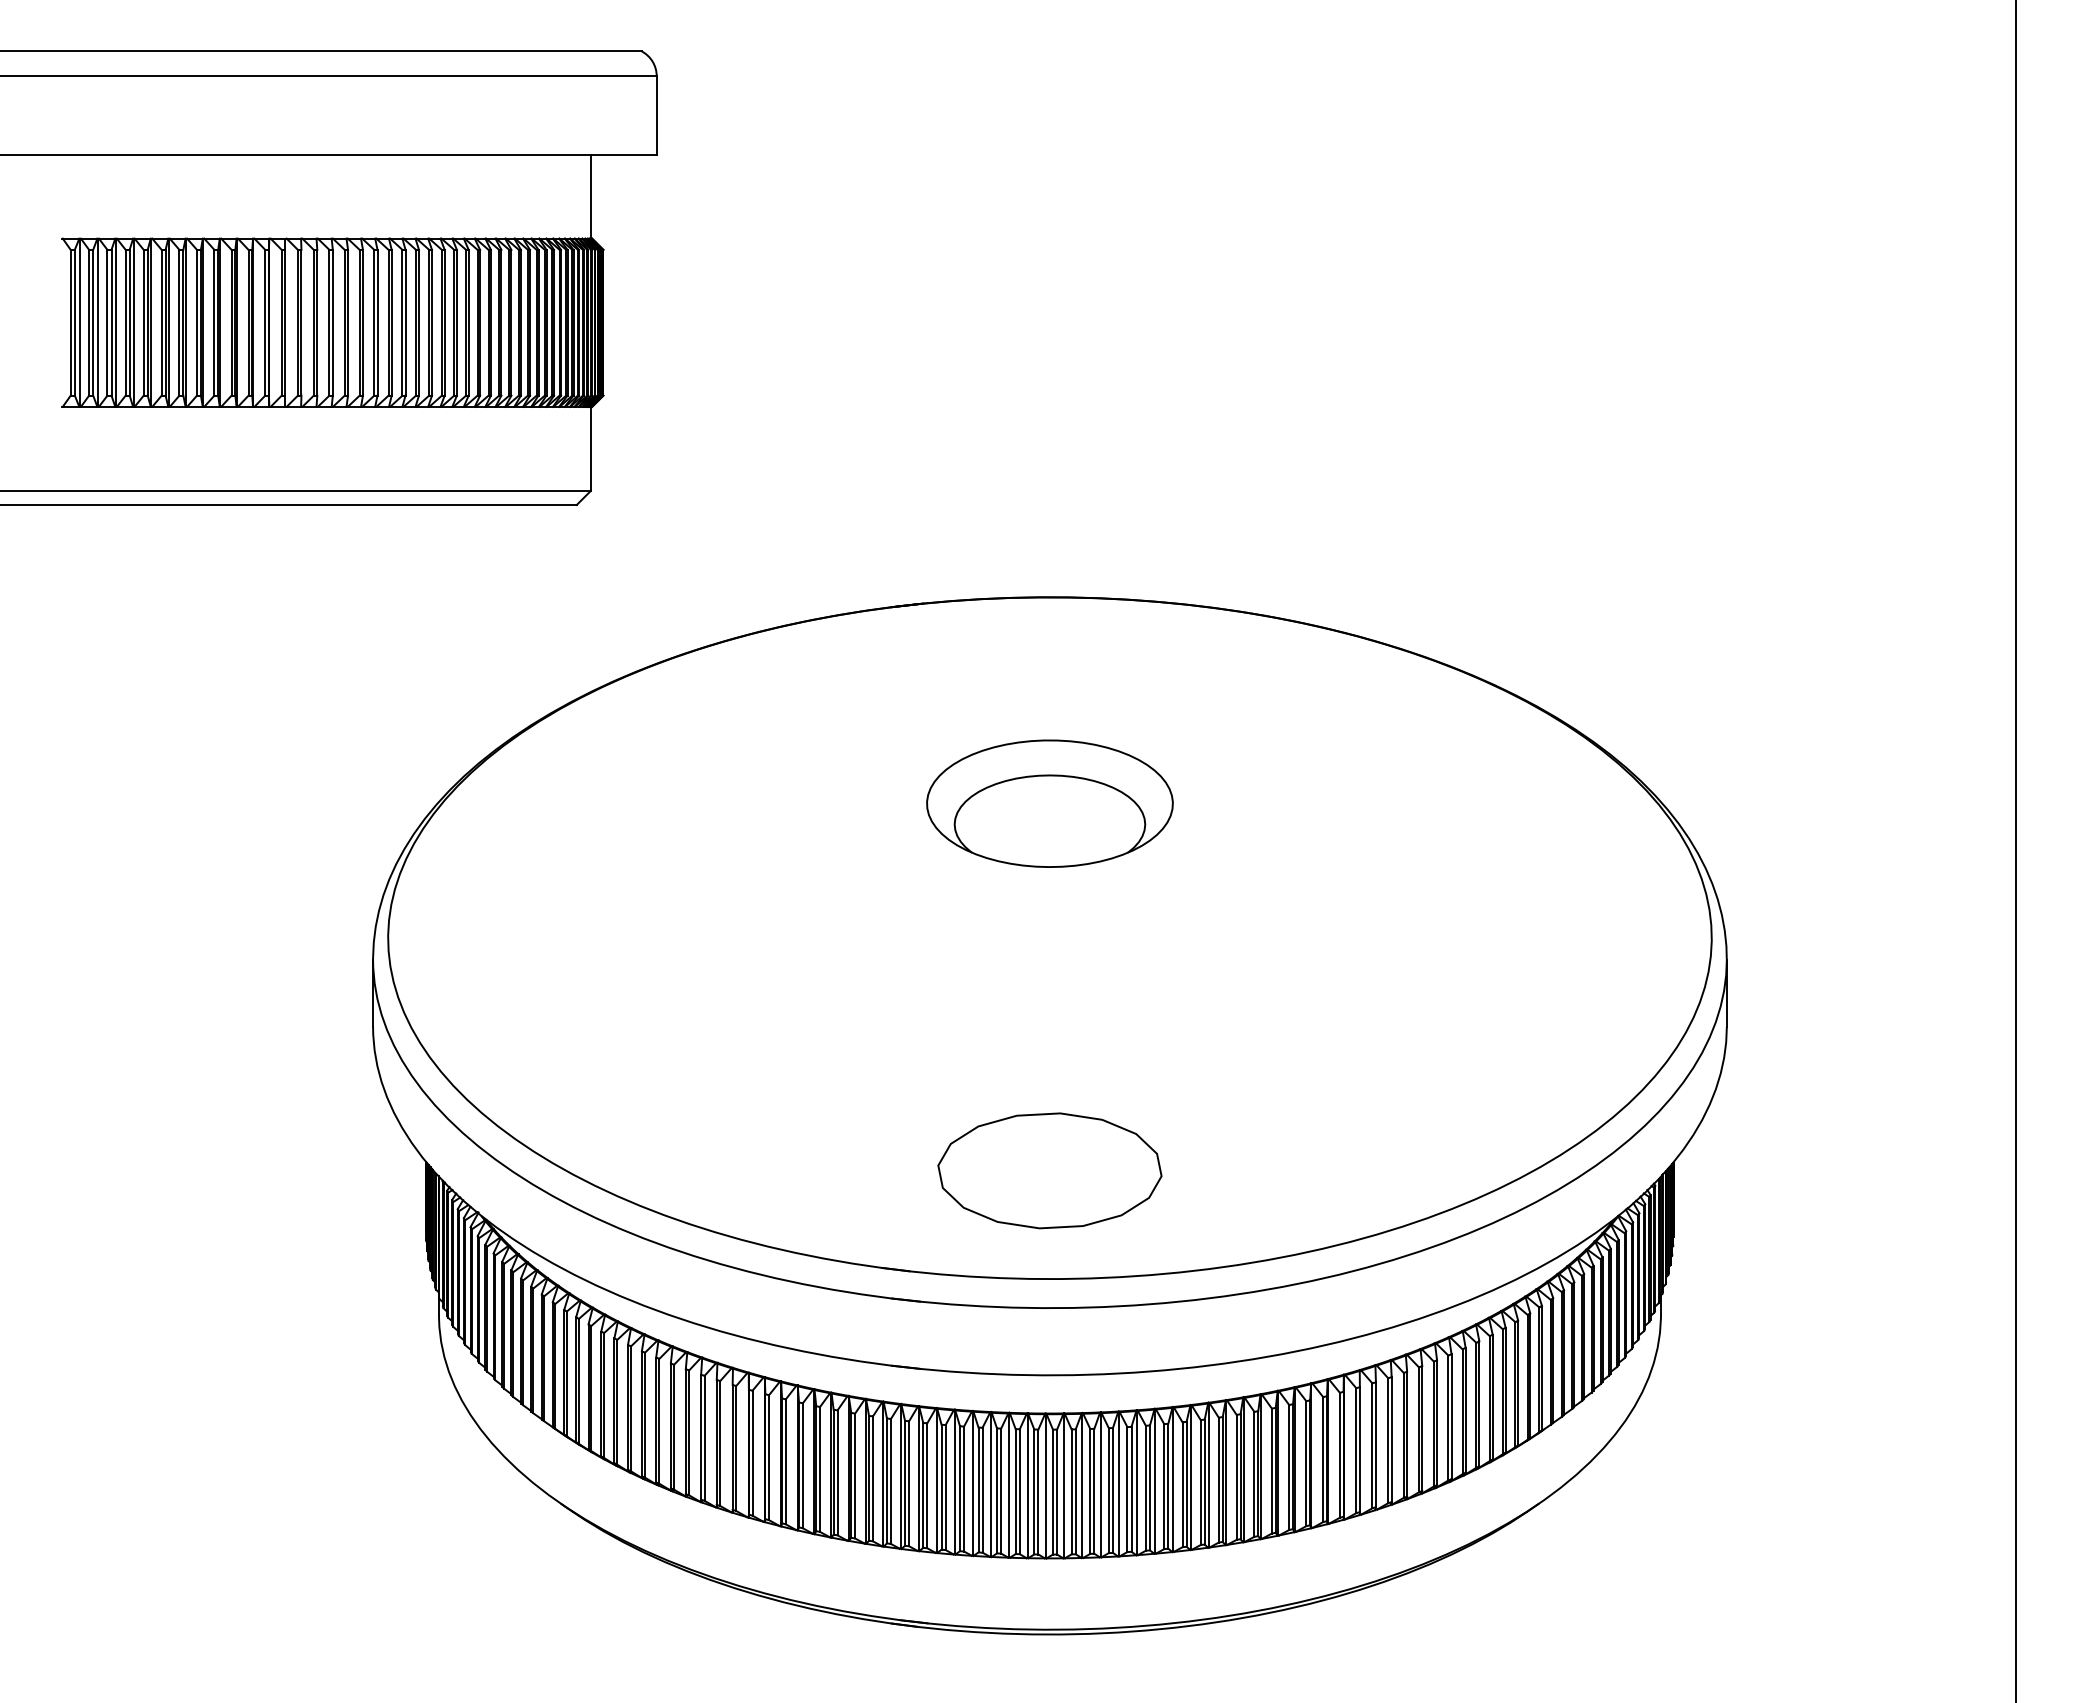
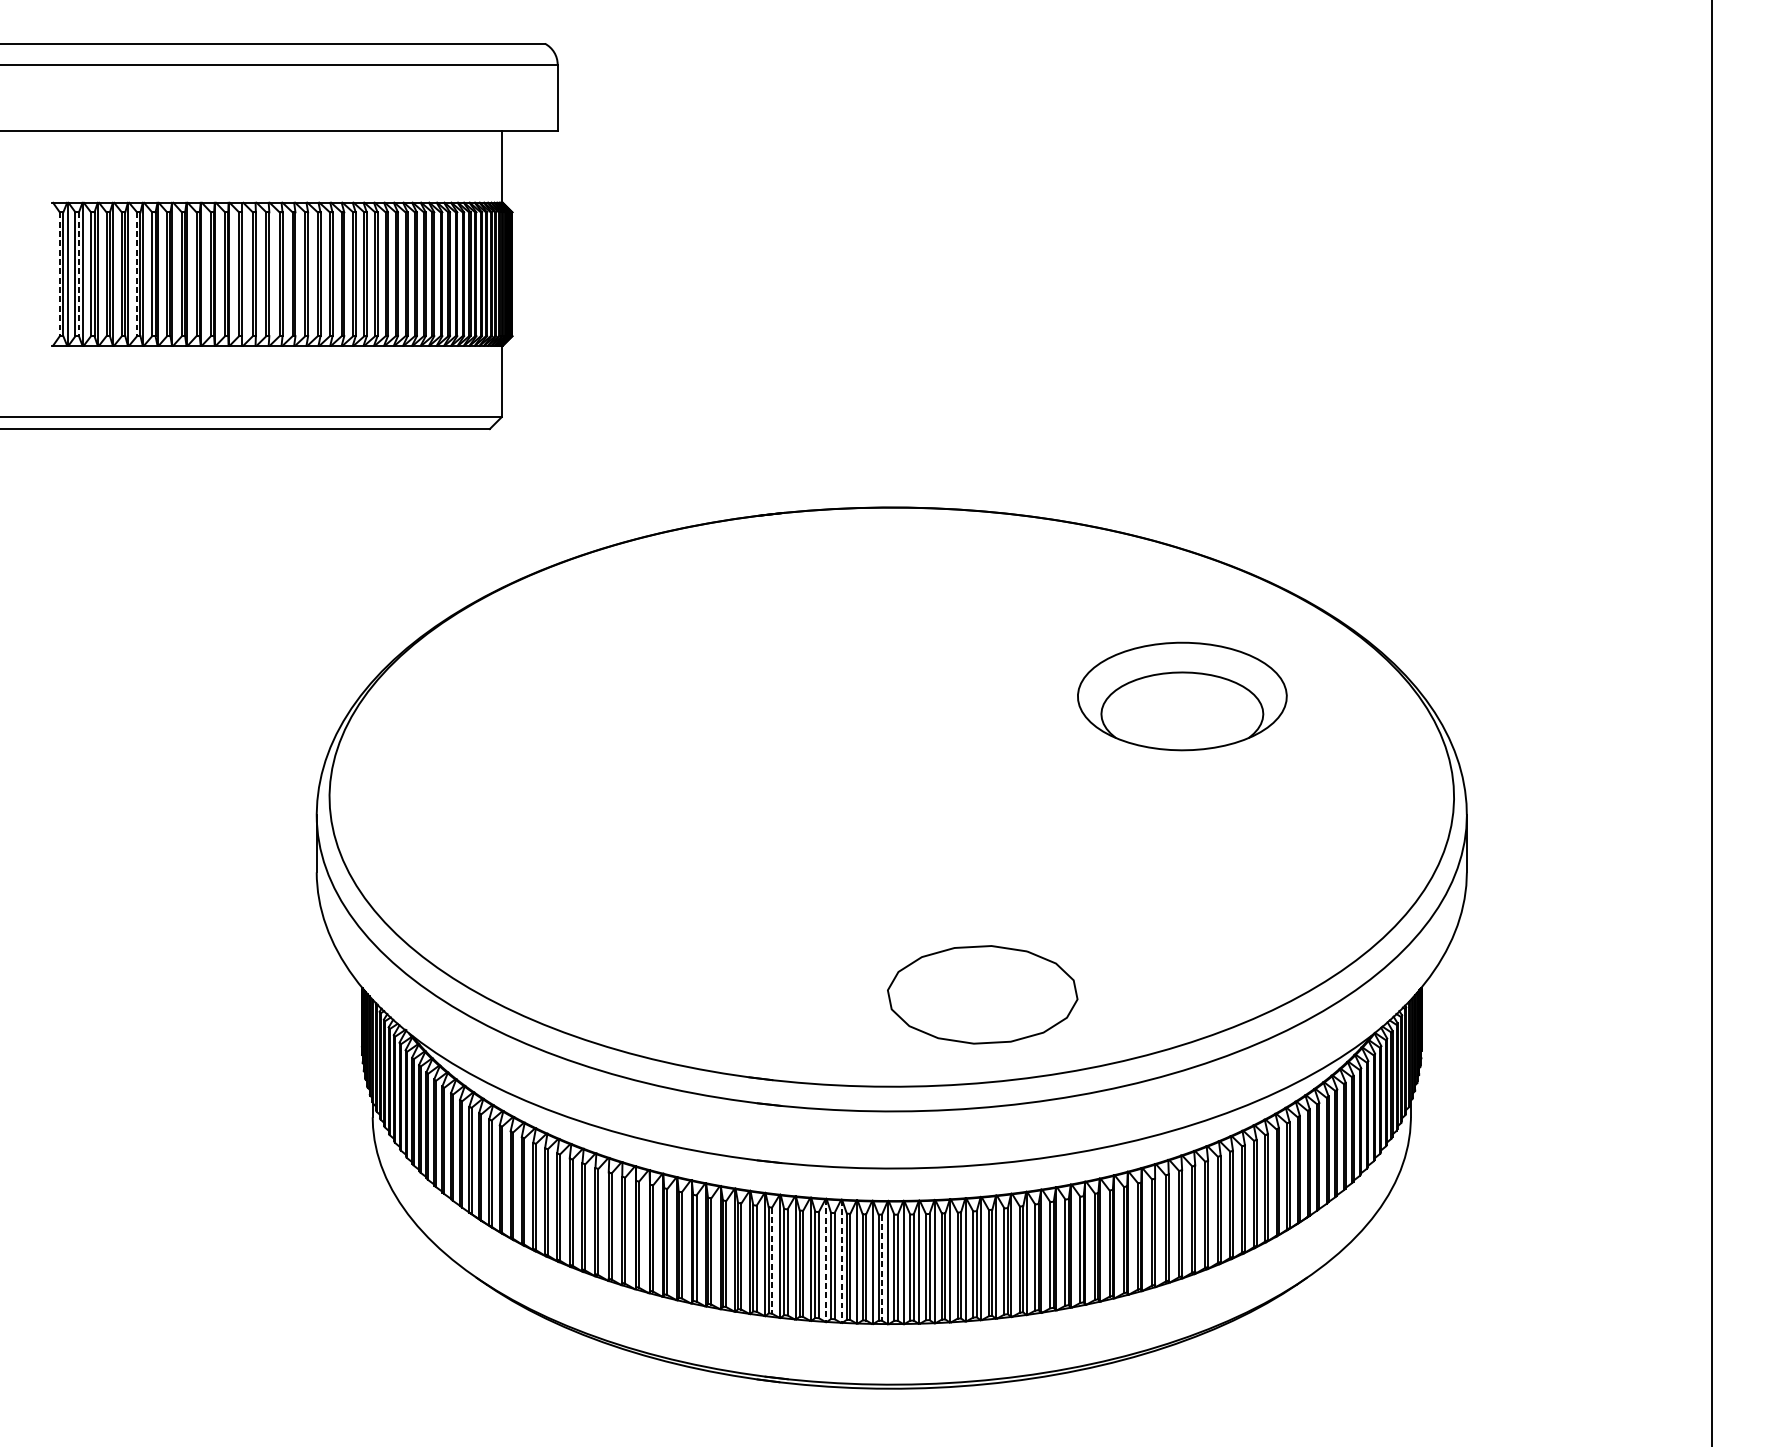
line: (70, 322) -> (59, 274), solid -> dashed
line: (93, 322) -> (79, 274), solid -> dashed
line: (161, 322) -> (136, 274), solid -> dashed
part: (1049, 803) -> (1181, 696), moved
part: (1049, 1170) -> (982, 994), moved
line: (972, 1483) -> (826, 1260), solid -> dashed
line: (909, 1484) -> (772, 1261), solid -> dashed
line: (991, 1484) -> (842, 1261), solid -> dashed
line: (1038, 1492) -> (882, 1268), solid -> dashed

